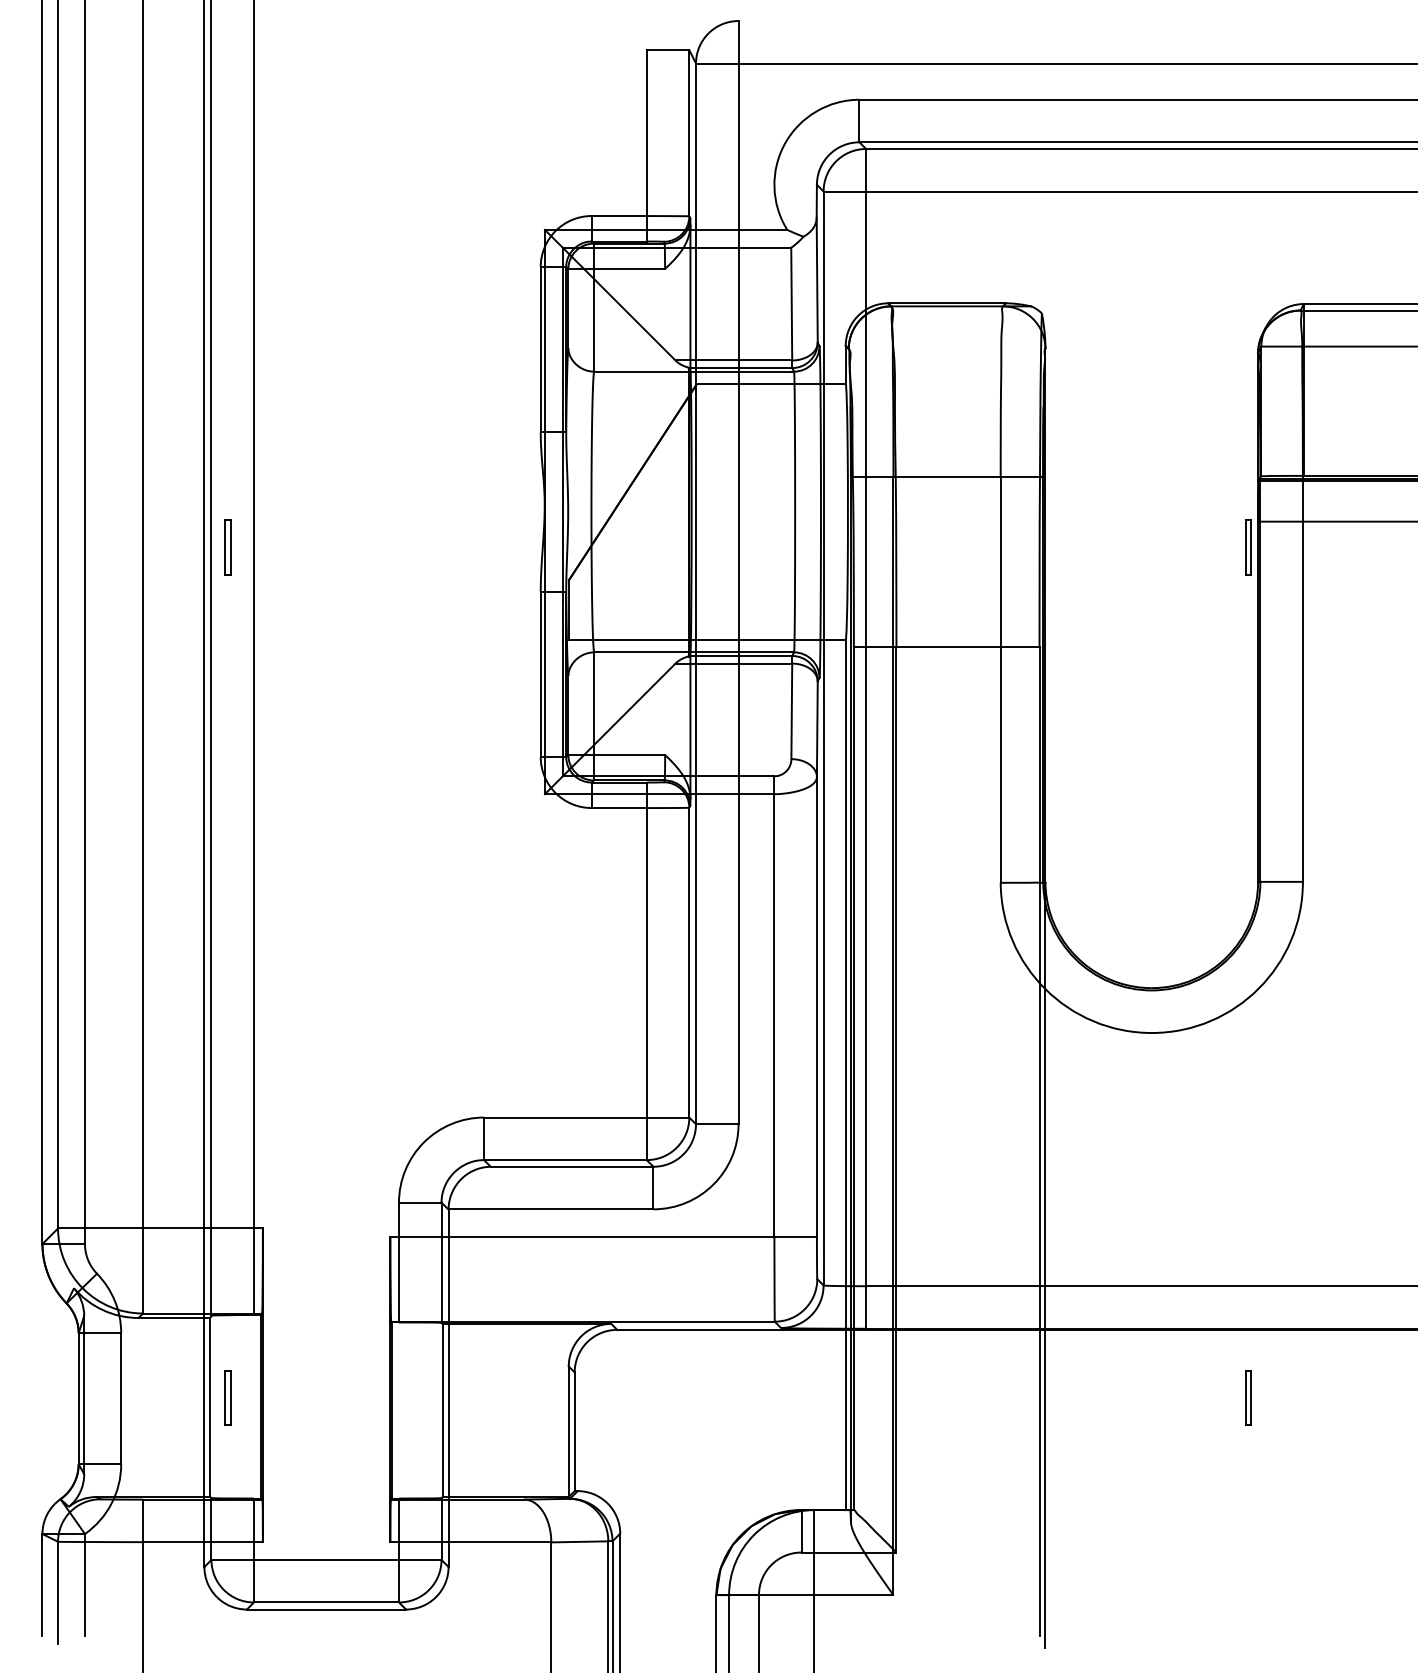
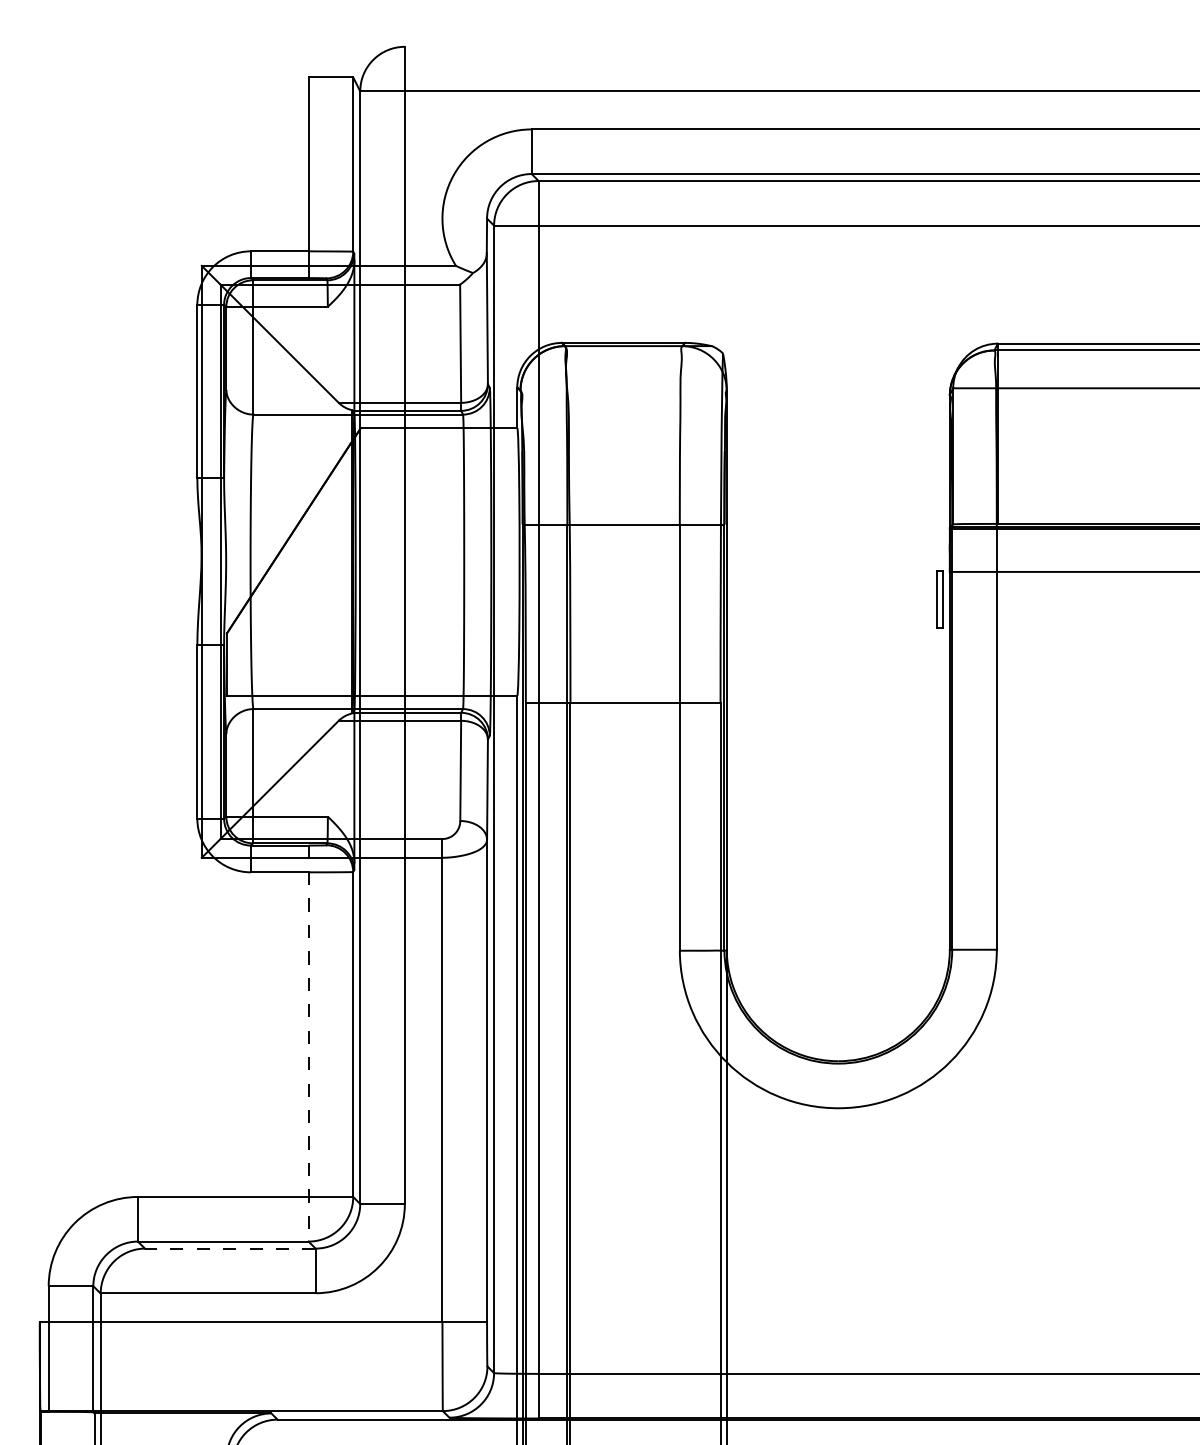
line: (646, 971) -> (308, 1043), solid -> dashed
line: (571, 1166) -> (229, 1248), solid -> dashed

